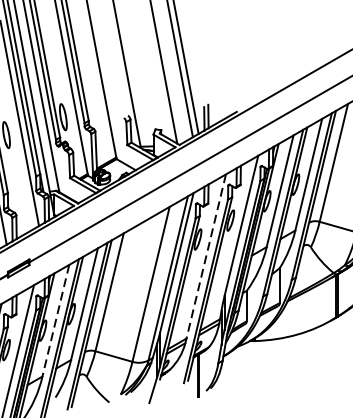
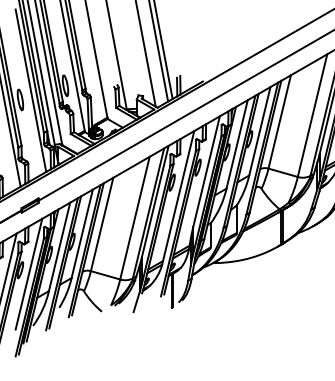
line: (206, 257) -> (178, 196), dashed -> solid
line: (55, 321) -> (59, 247), dashed -> solid

